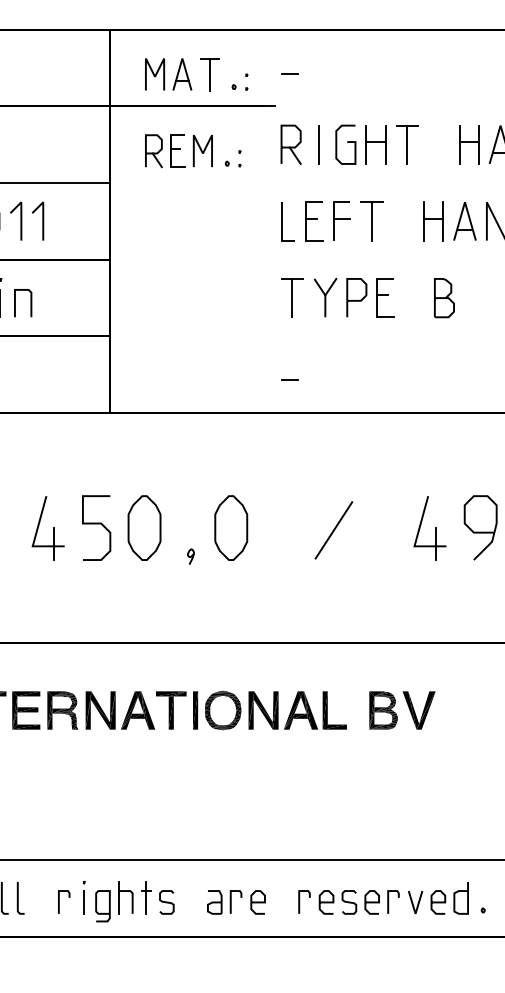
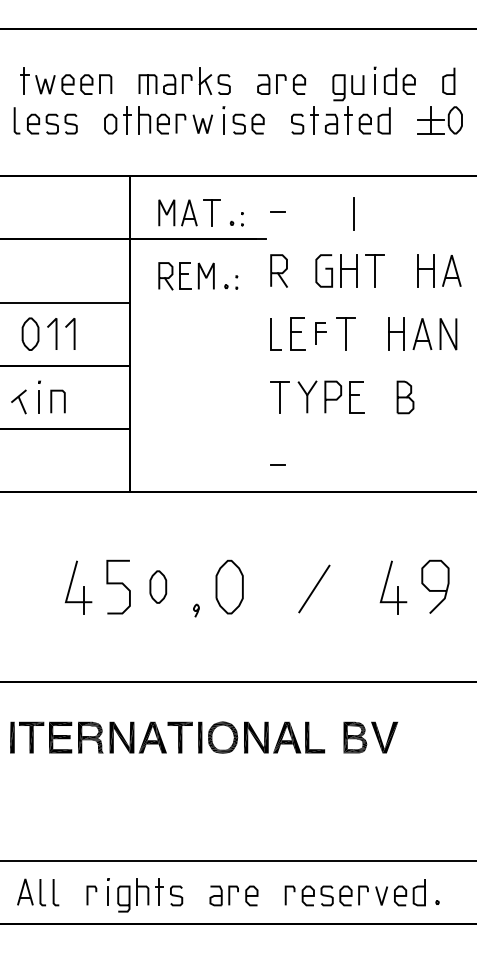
line: (318, 144) -> (353, 213), moved
part: (341, 220) -> (320, 333), size x0.7
part: (144, 527) -> (158, 586), size x0.6

